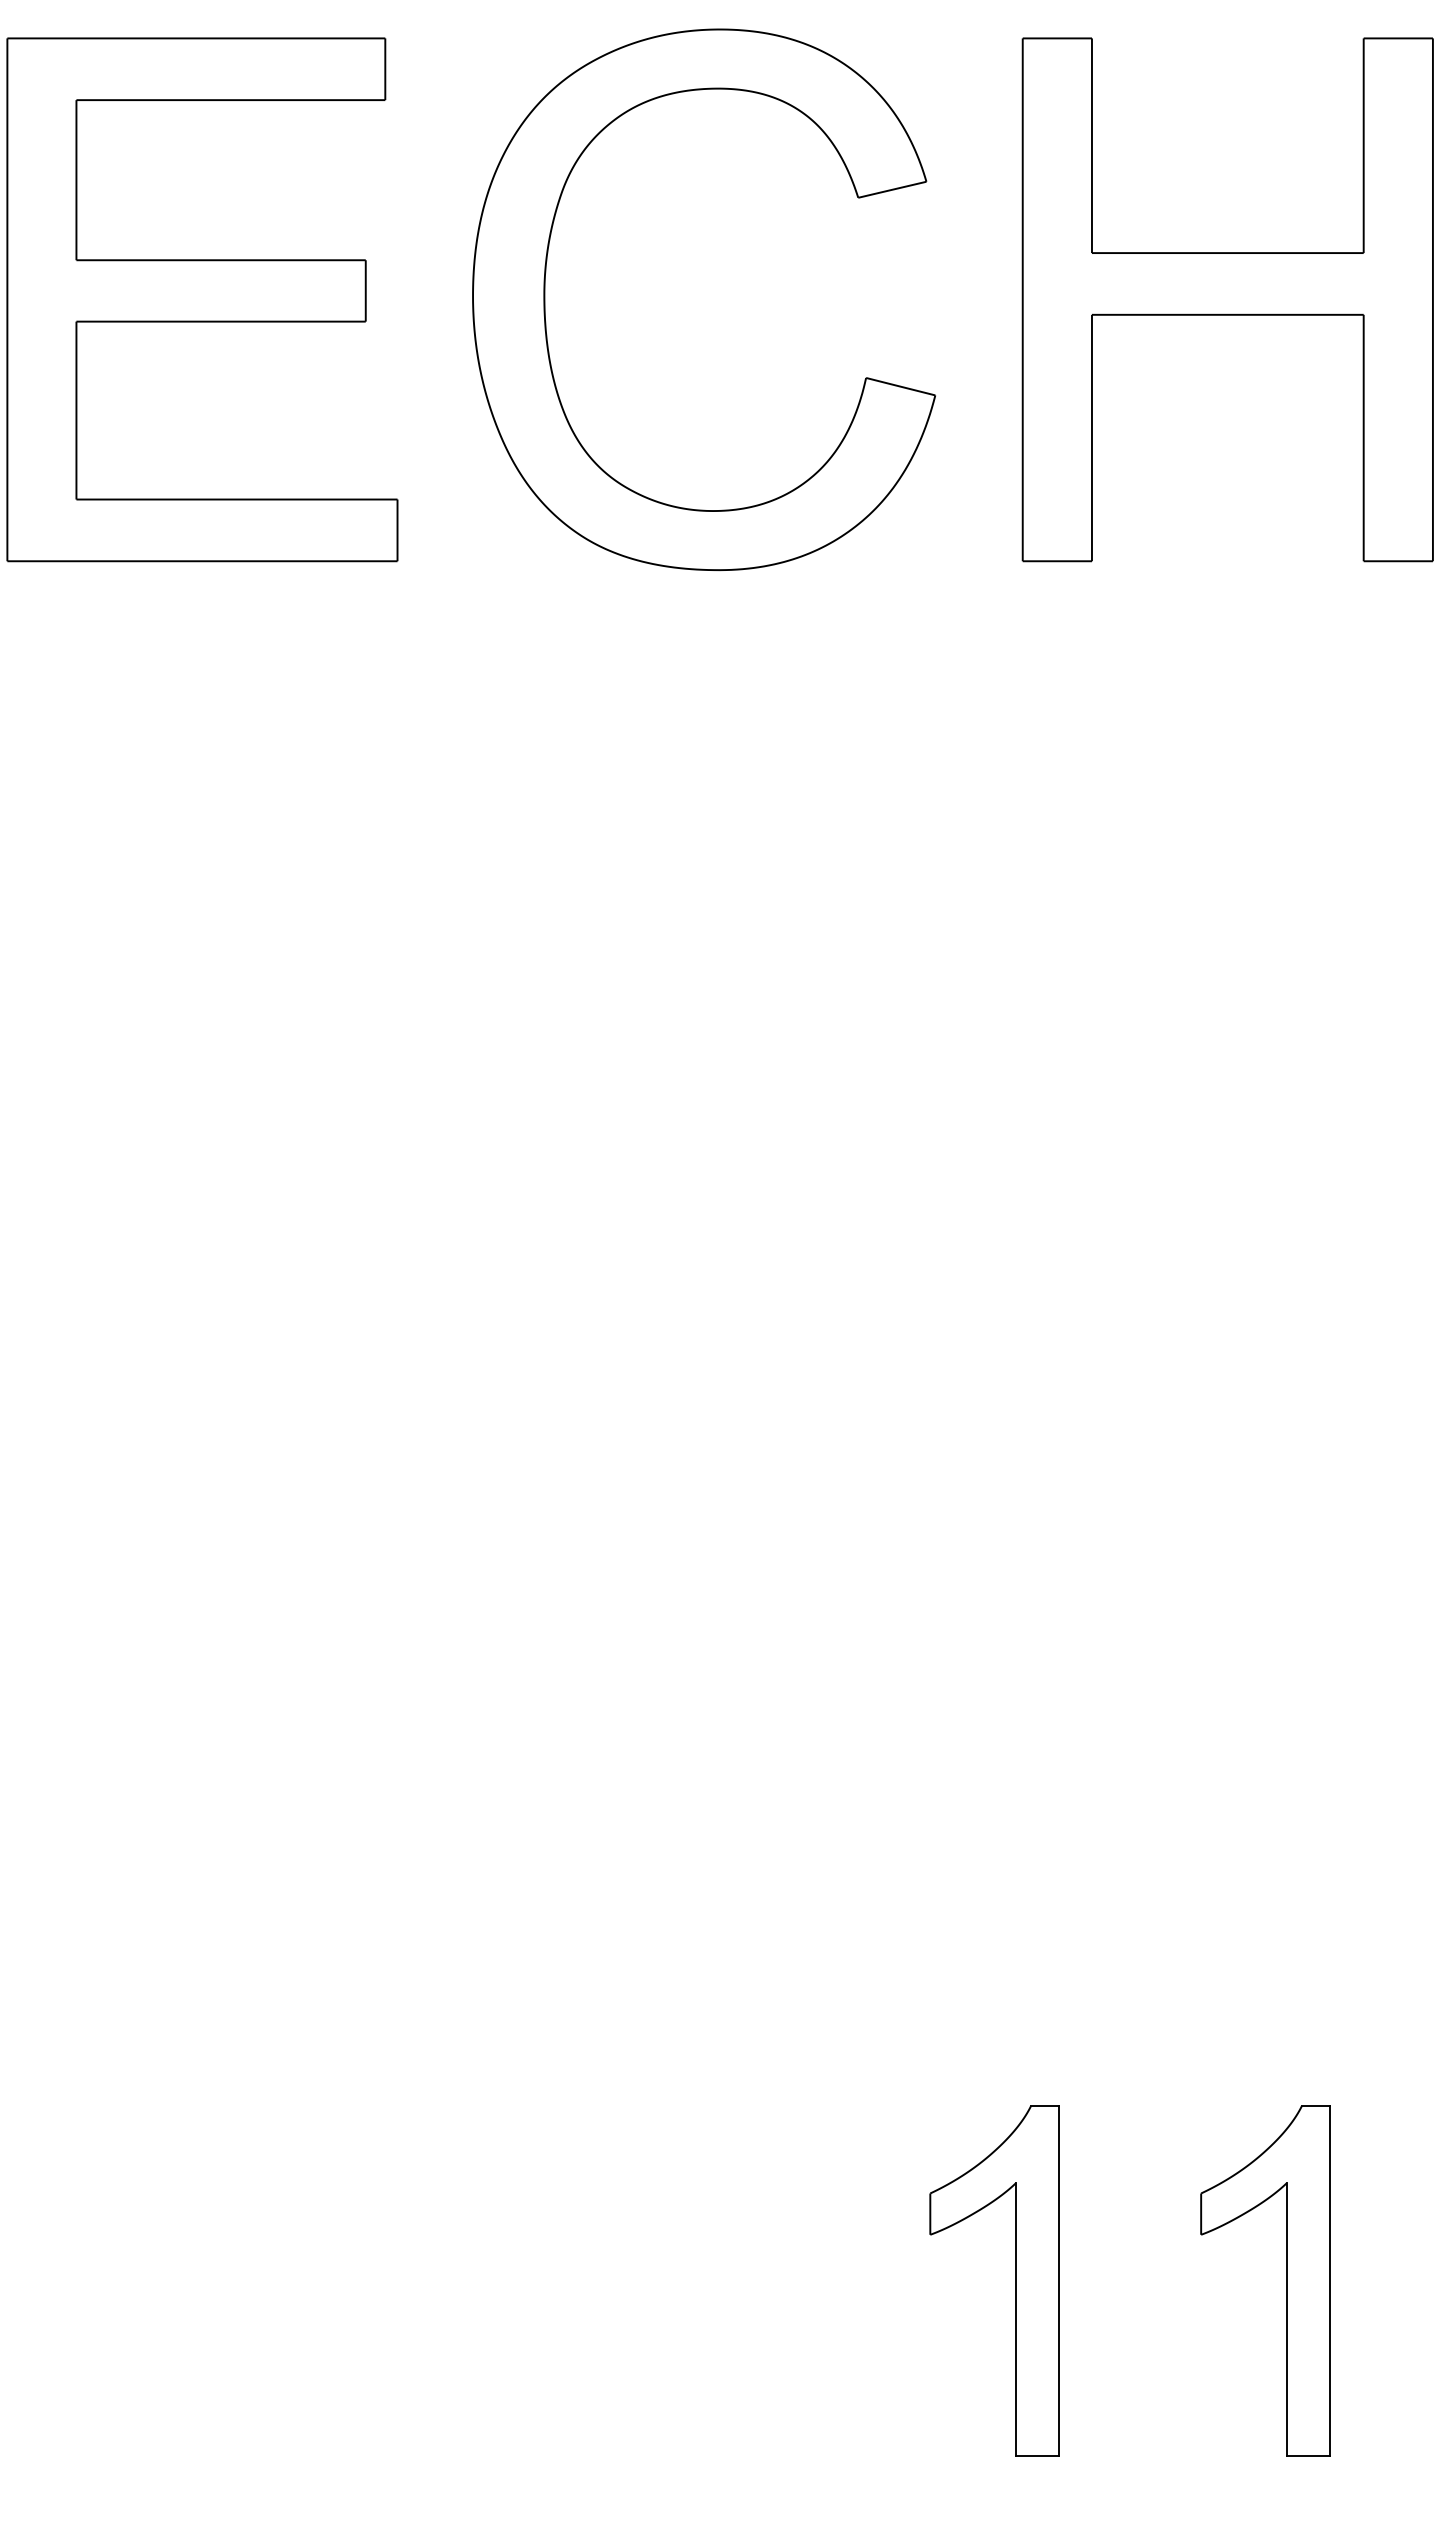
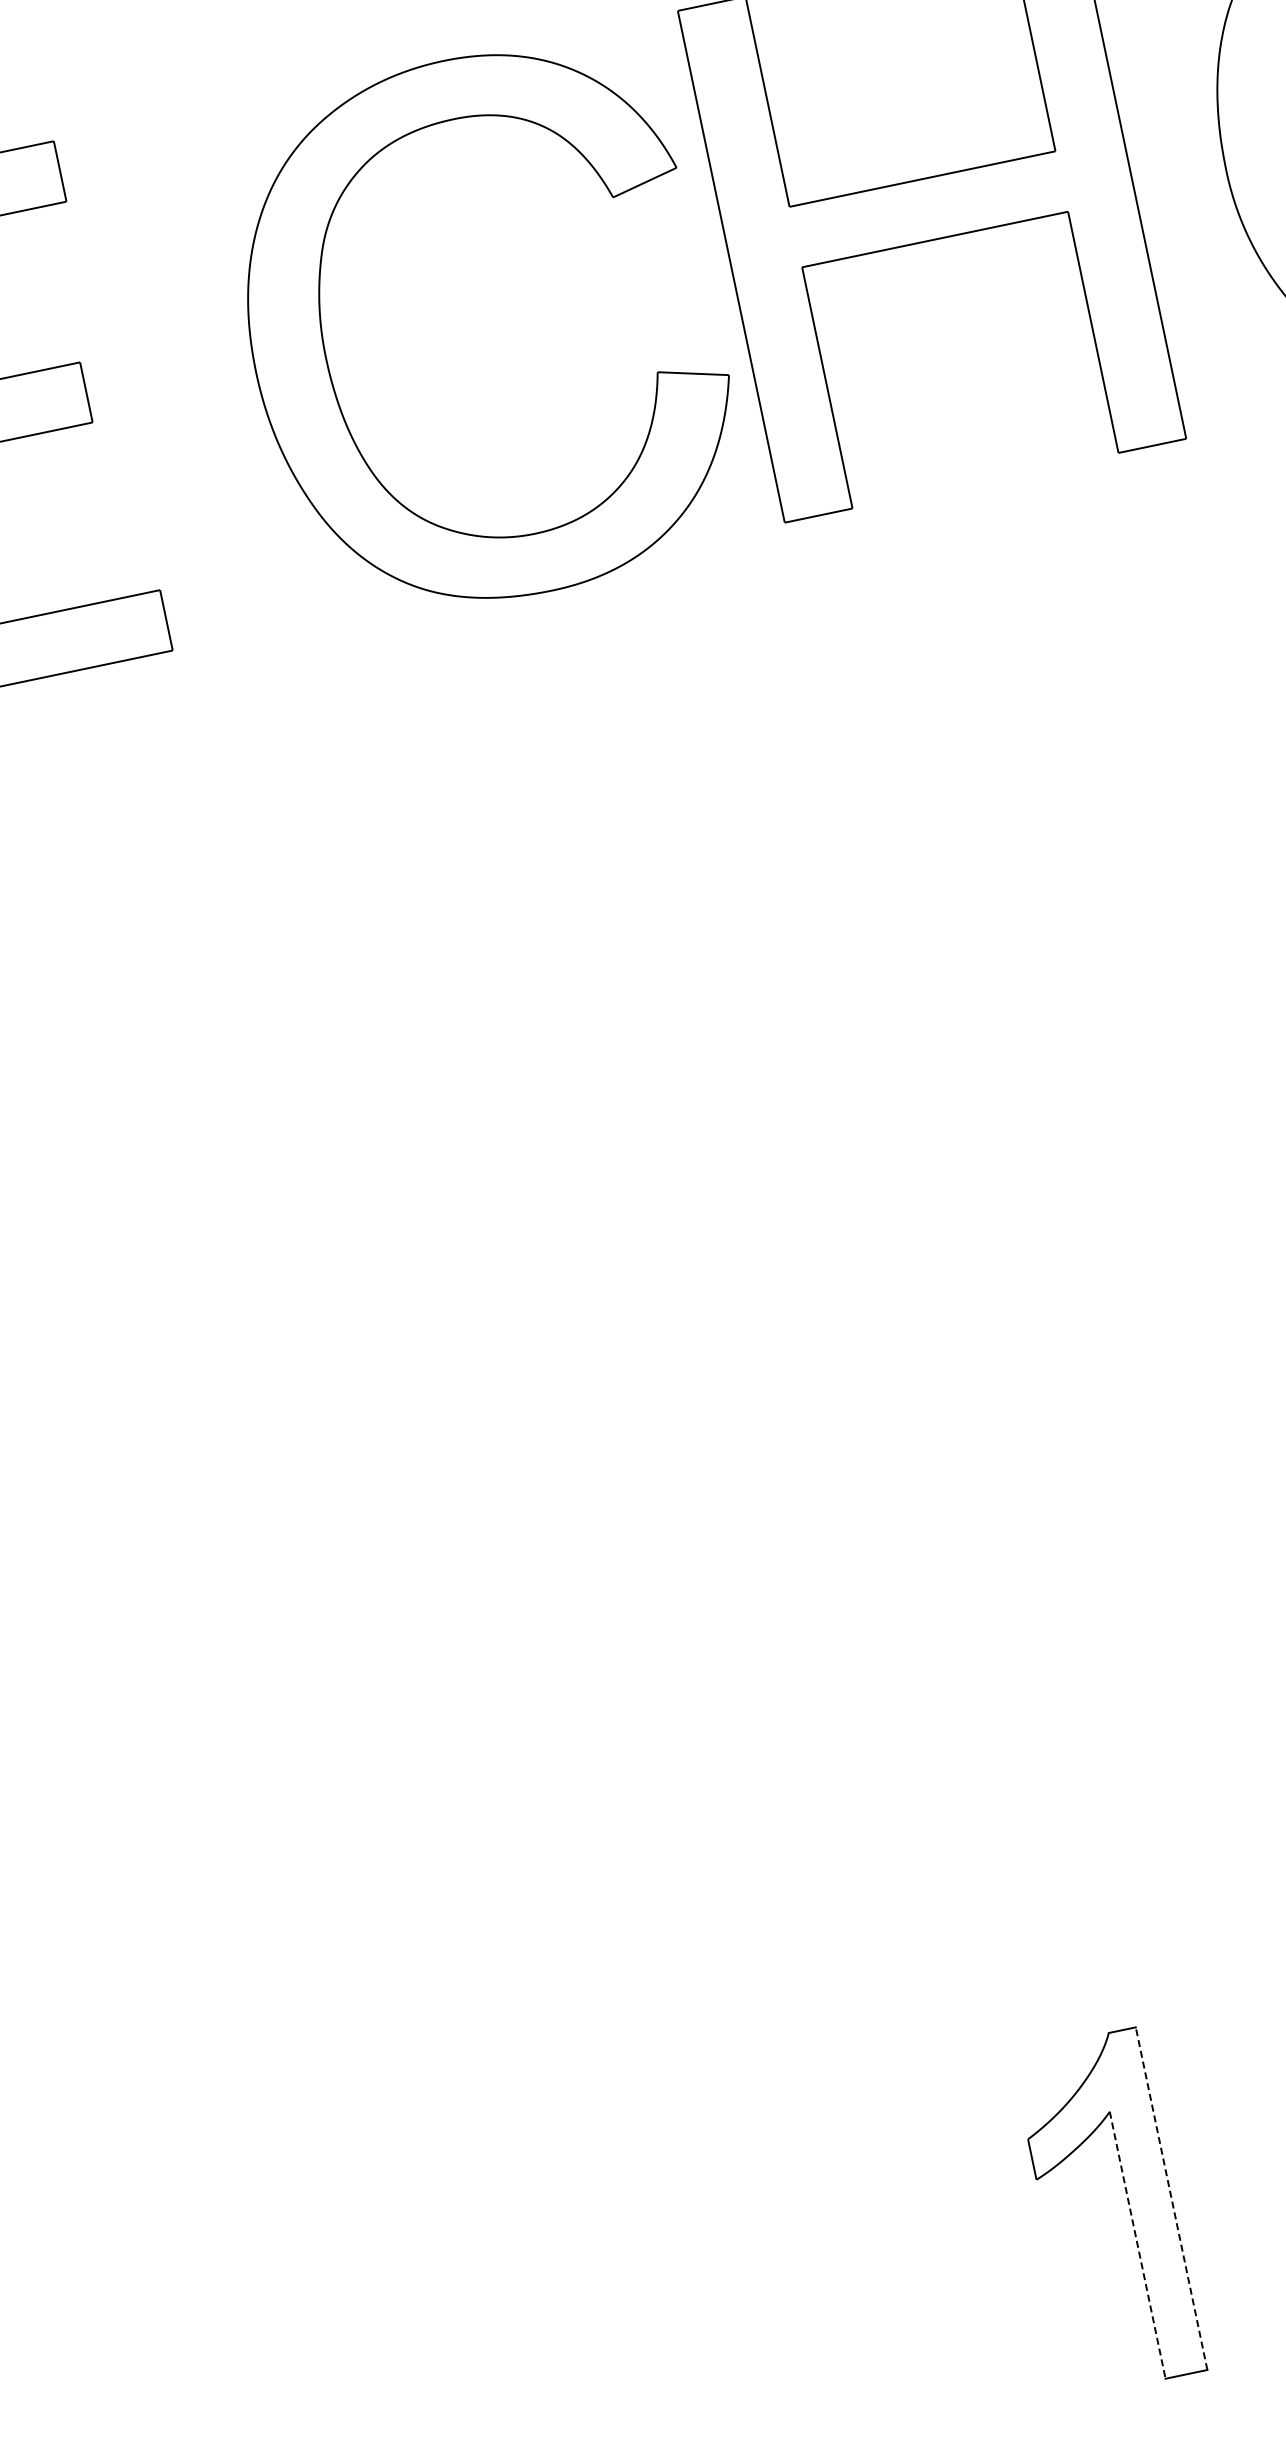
part: (545, 299) -> (327, 360), moved
line: (1058, 2280) -> (1171, 2198), solid -> dashed
line: (1015, 2320) -> (1137, 2246), solid -> dashed

